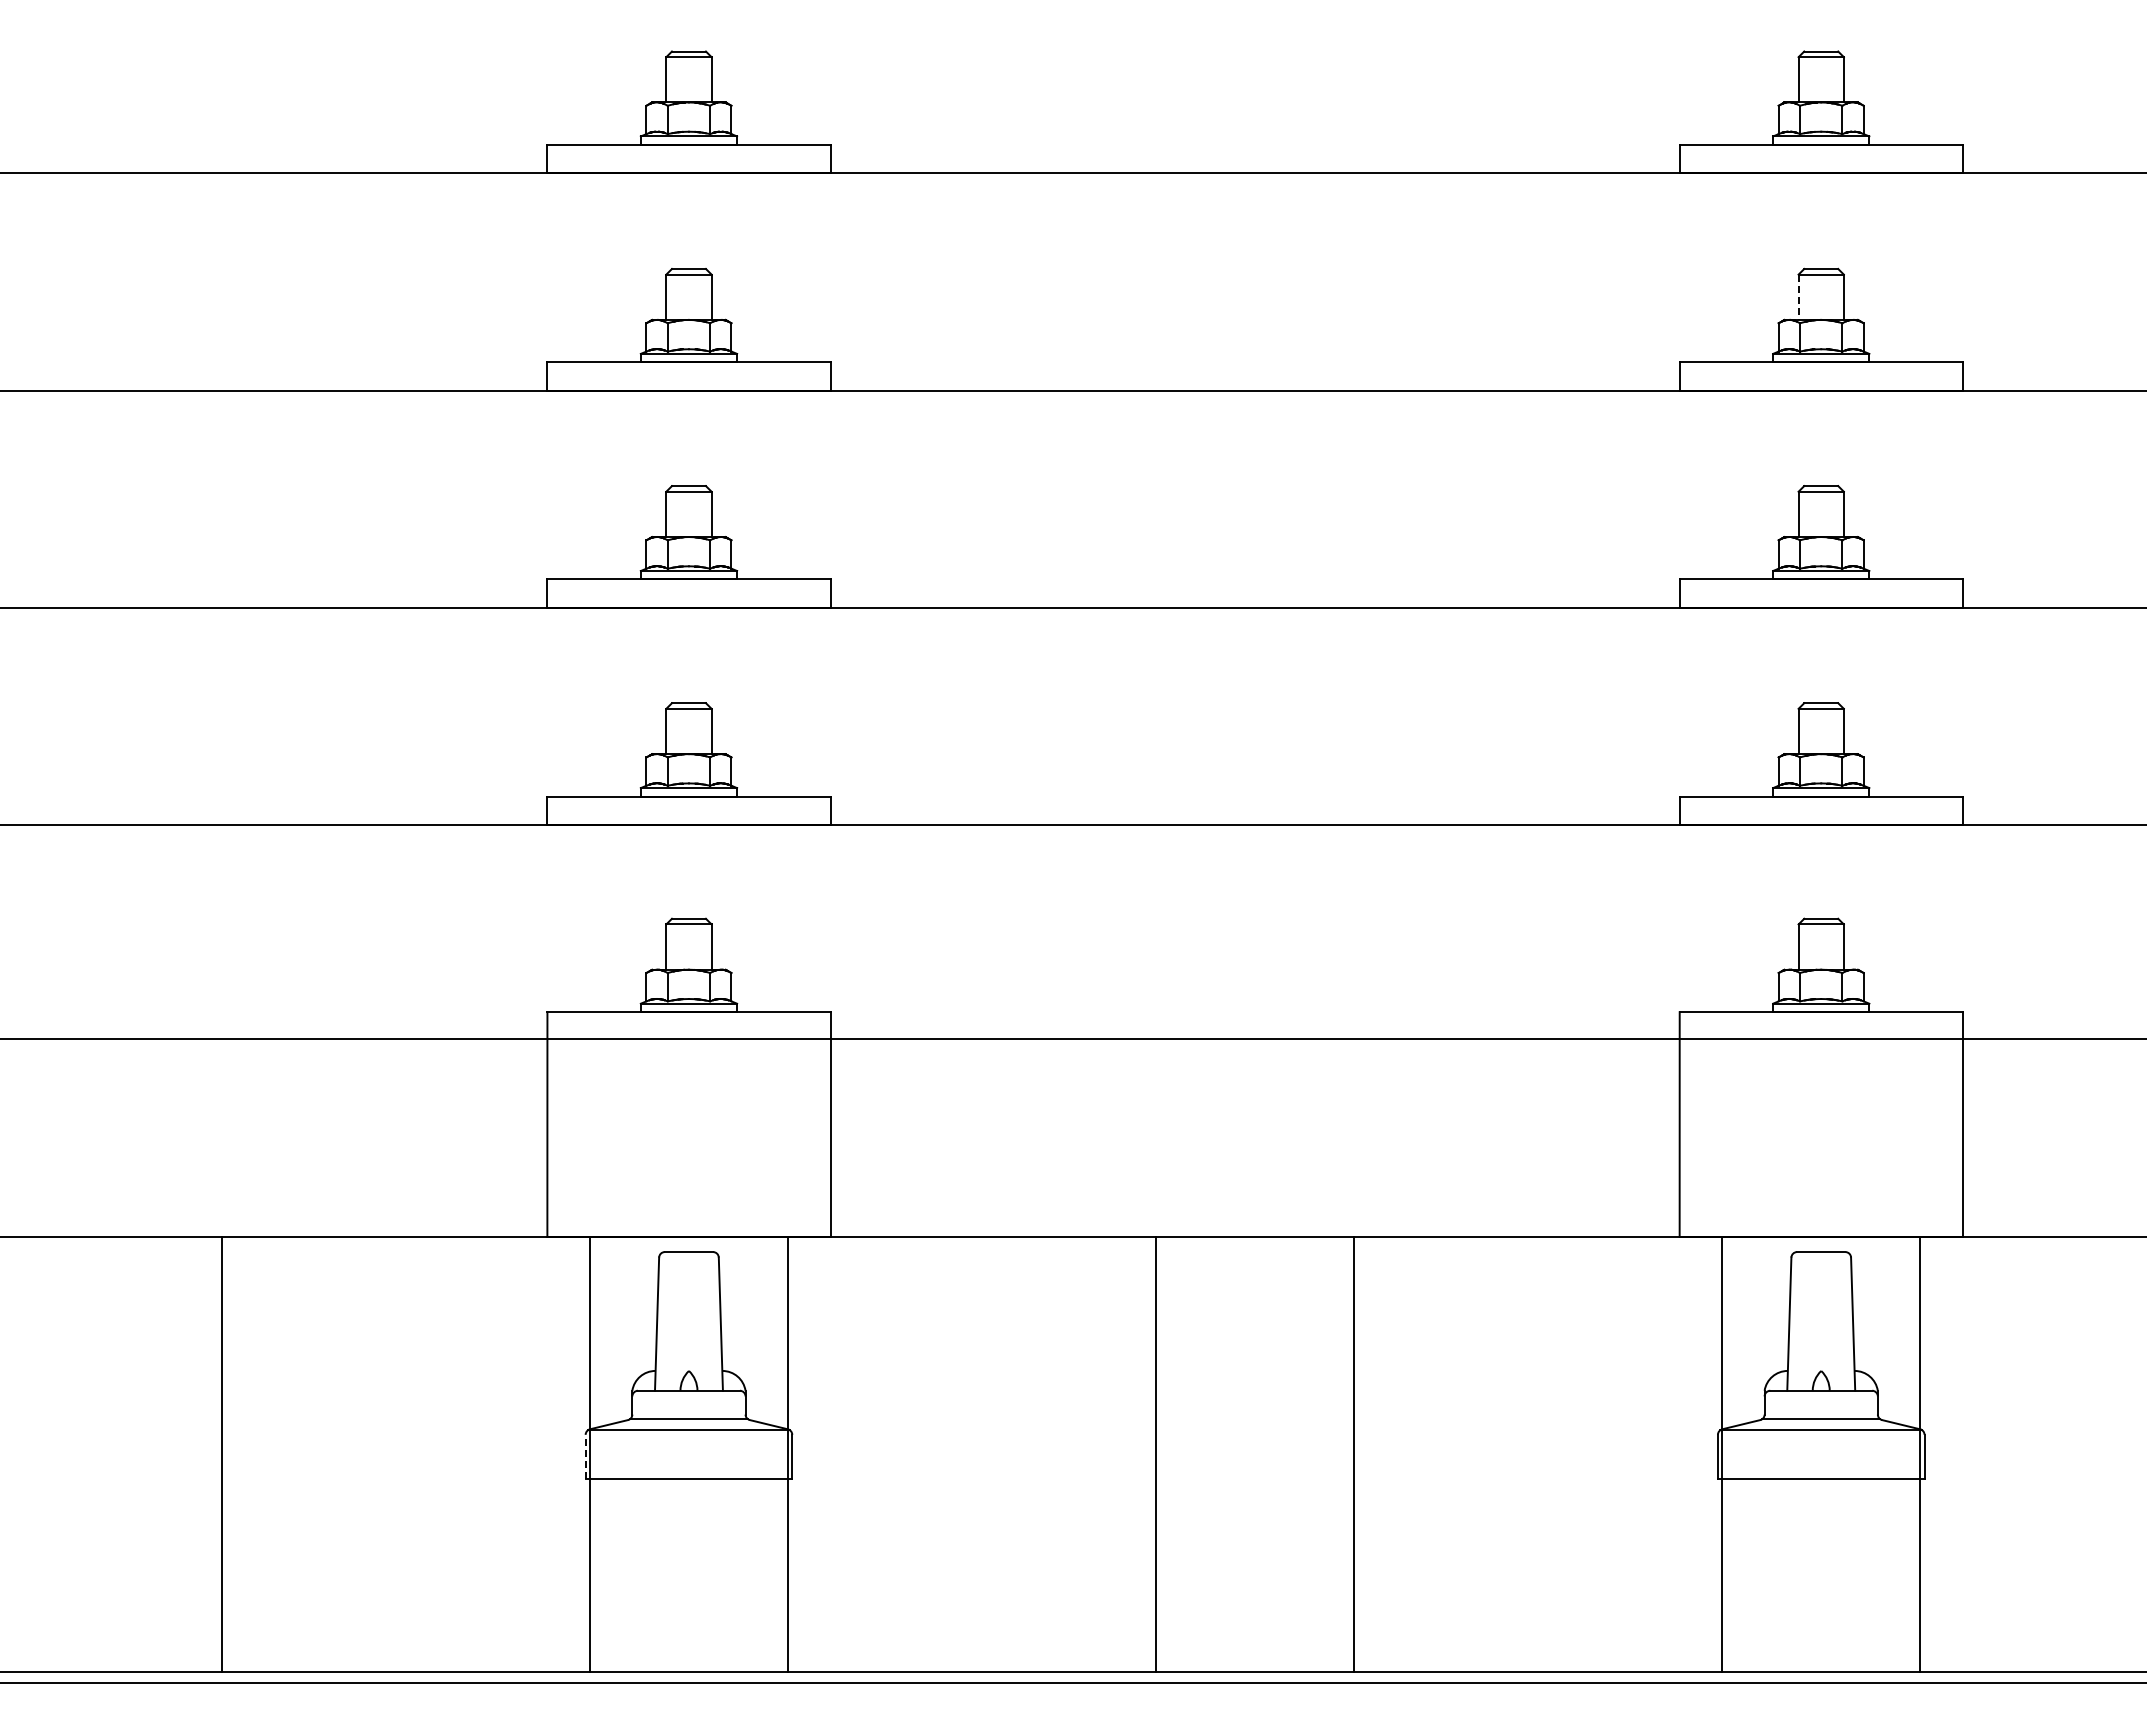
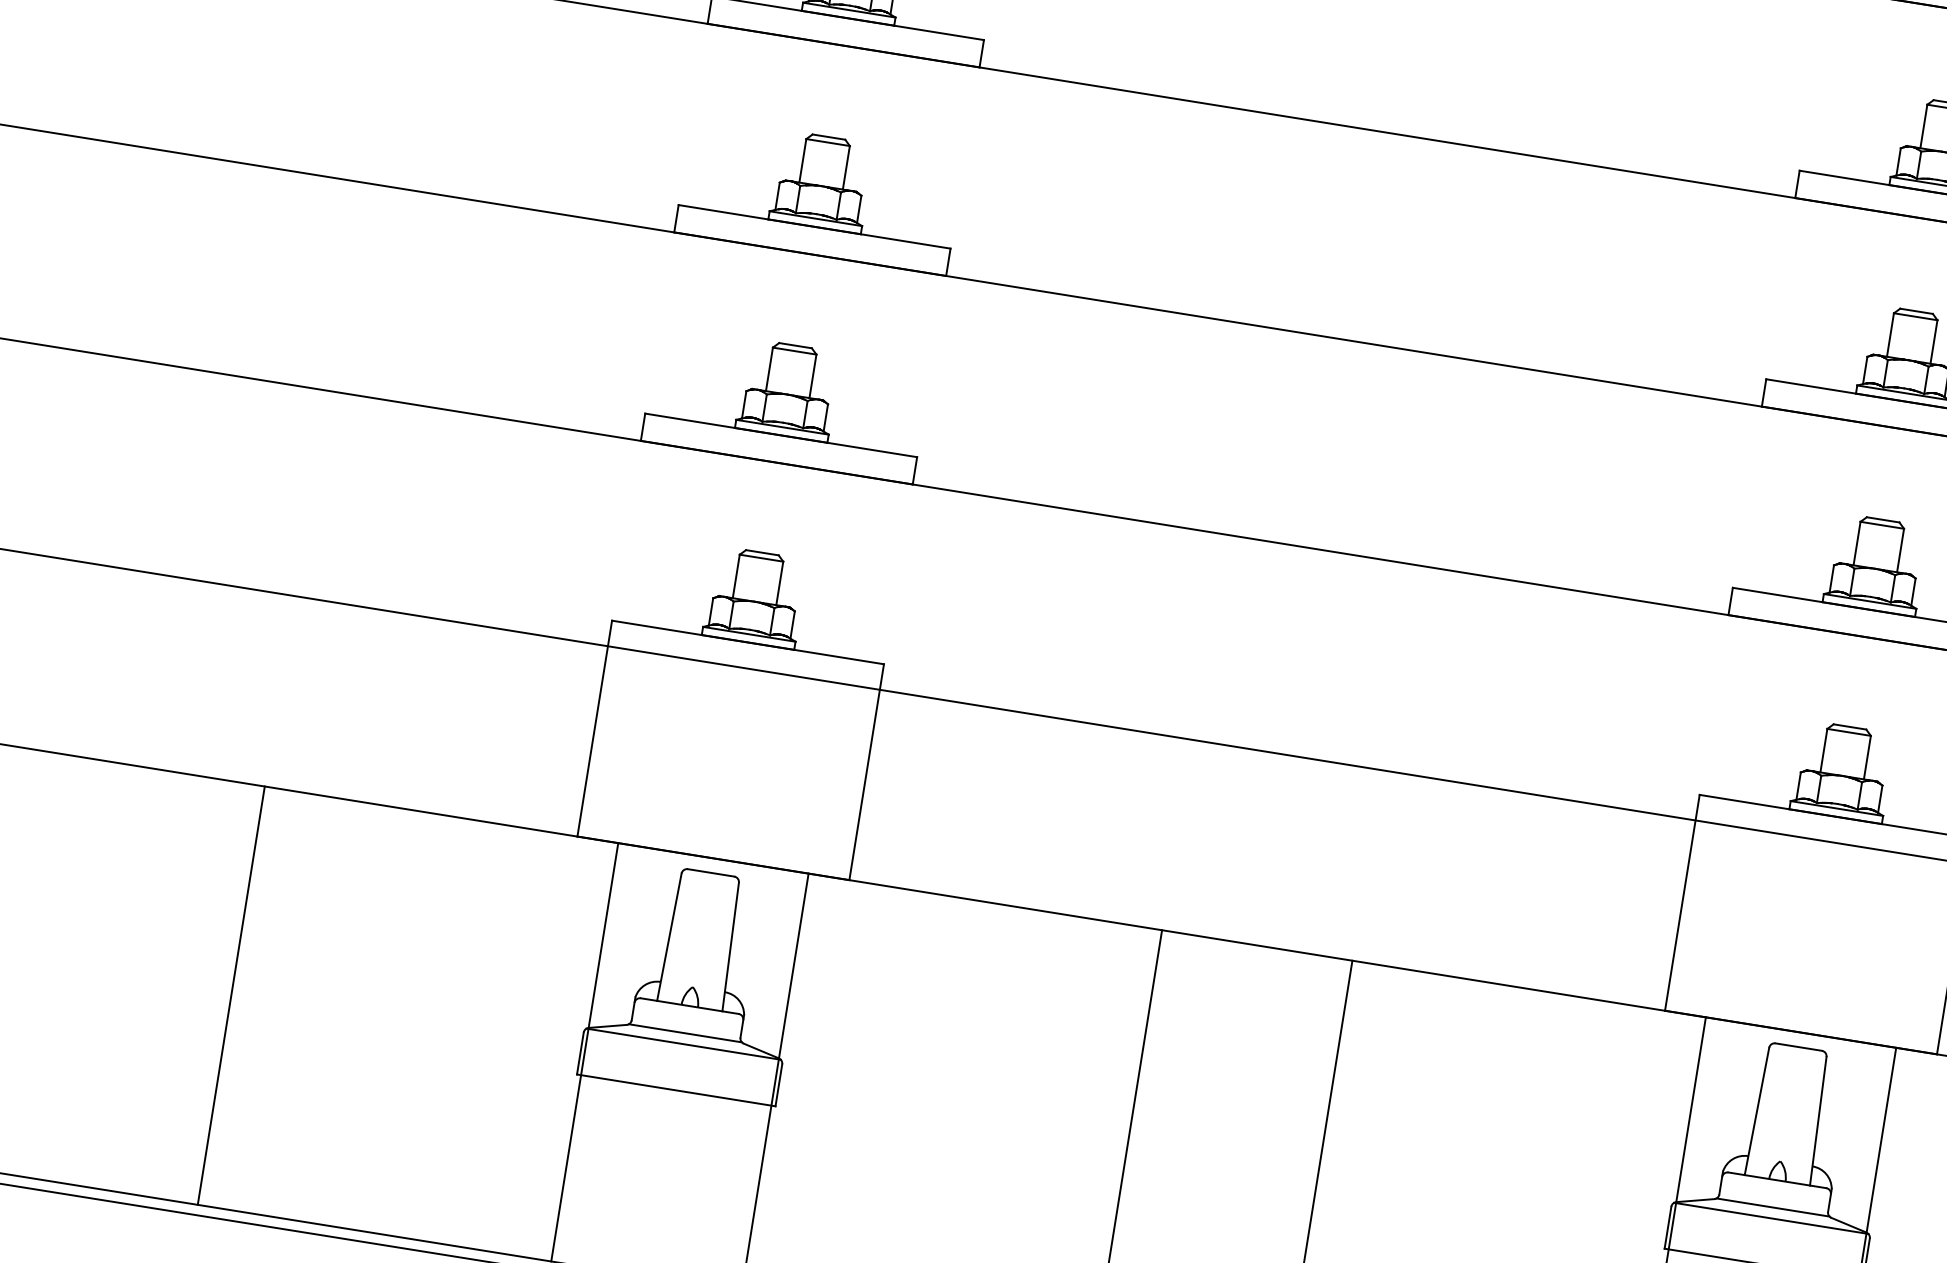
line: (1798, 297) -> (1923, 126), dashed -> solid
line: (585, 1456) -> (580, 1053), dashed -> solid

